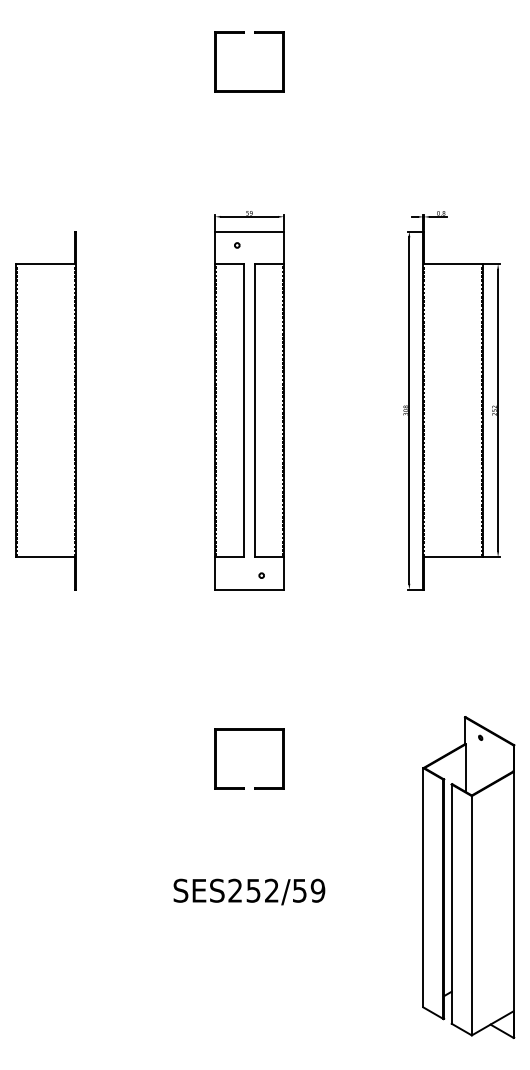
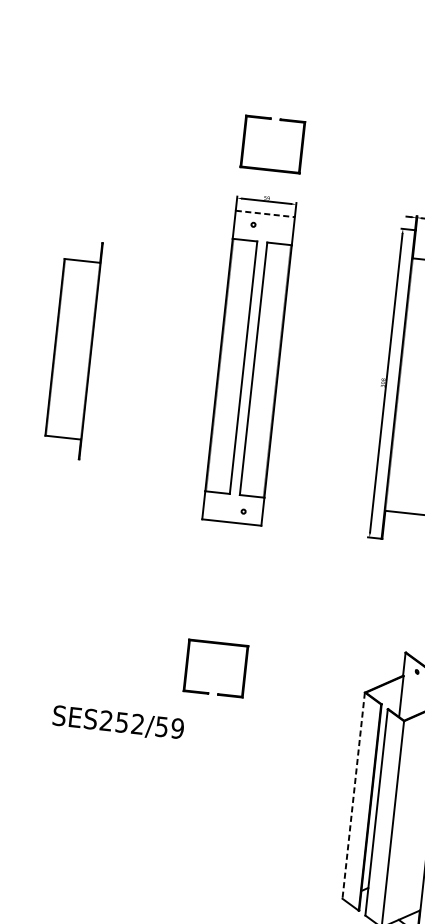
part: (244, 33) -> (271, 119), moved
line: (250, 231) -> (266, 214), solid -> dashed
part: (45, 410) -> (72, 349), size x0.7
line: (423, 887) -> (353, 795), solid -> dashed
text: (249, 891) -> (118, 722), moved

